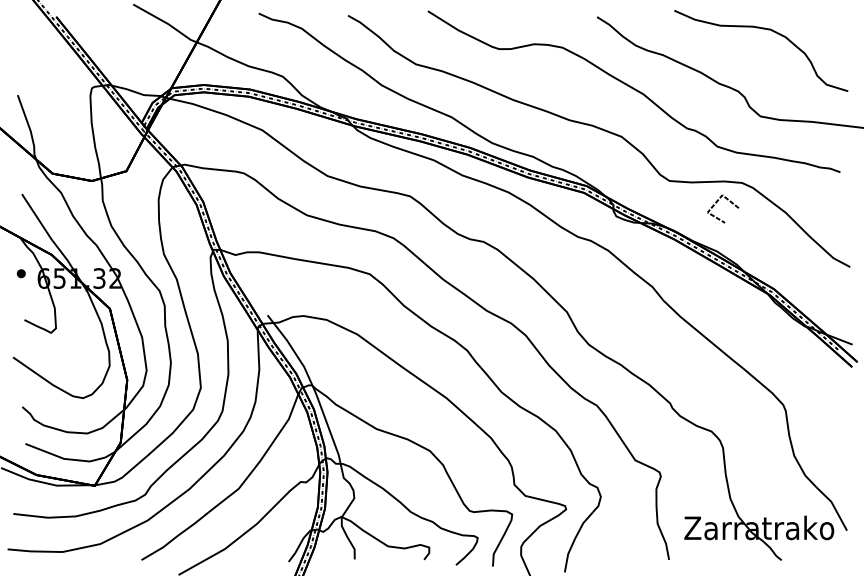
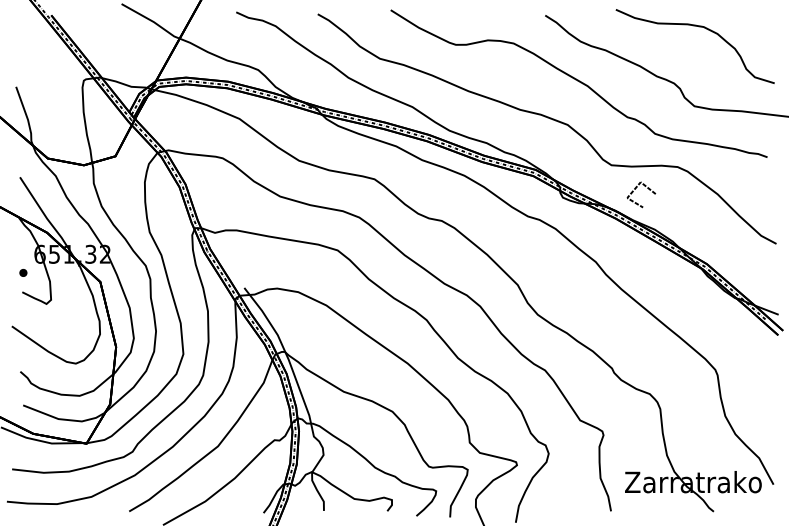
line: (717, 202) -> (636, 188), moved
part: (21, 273) -> (23, 272), moved

